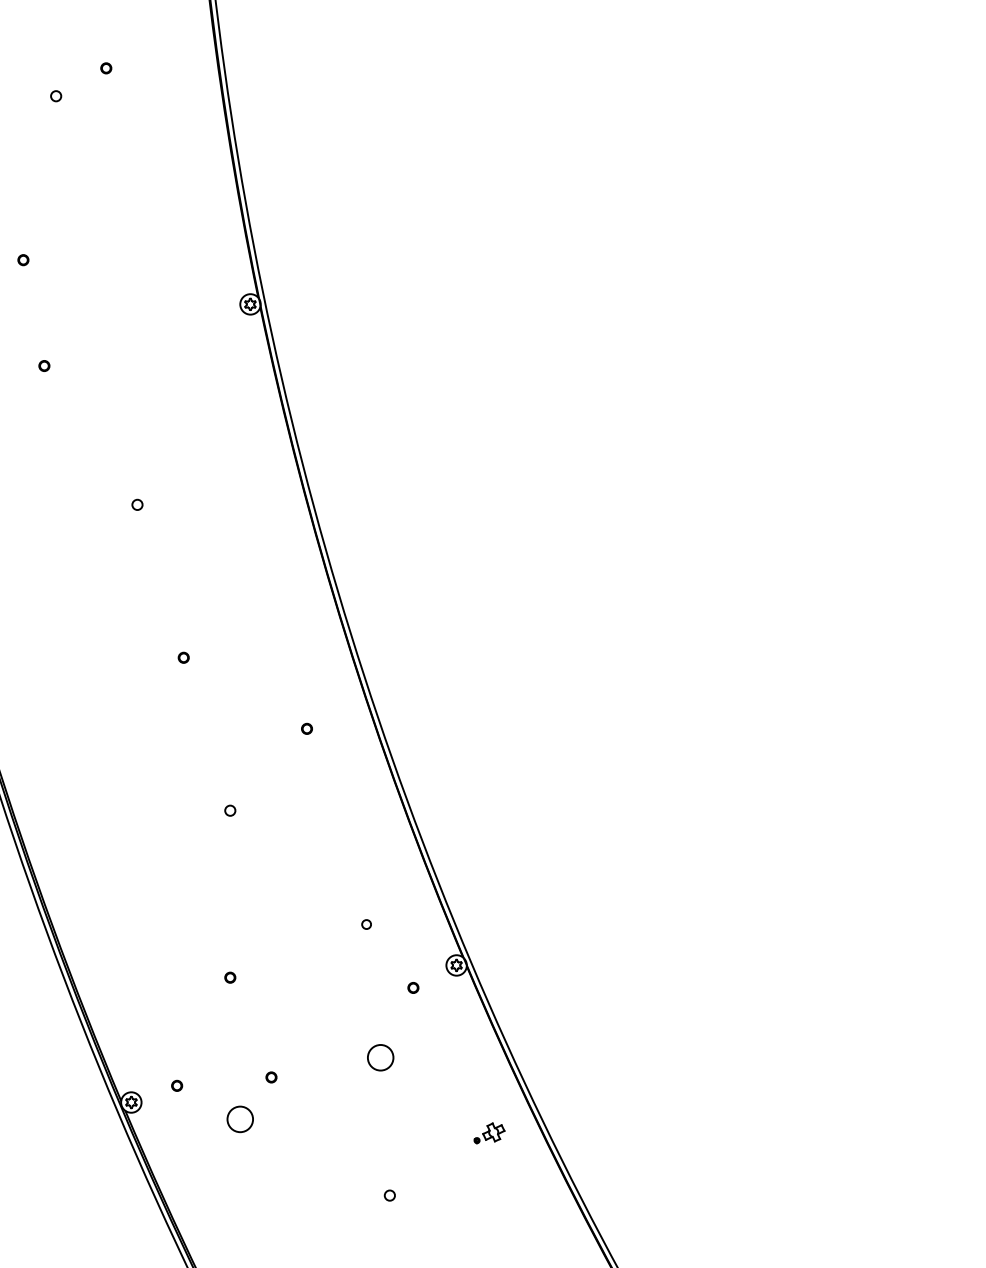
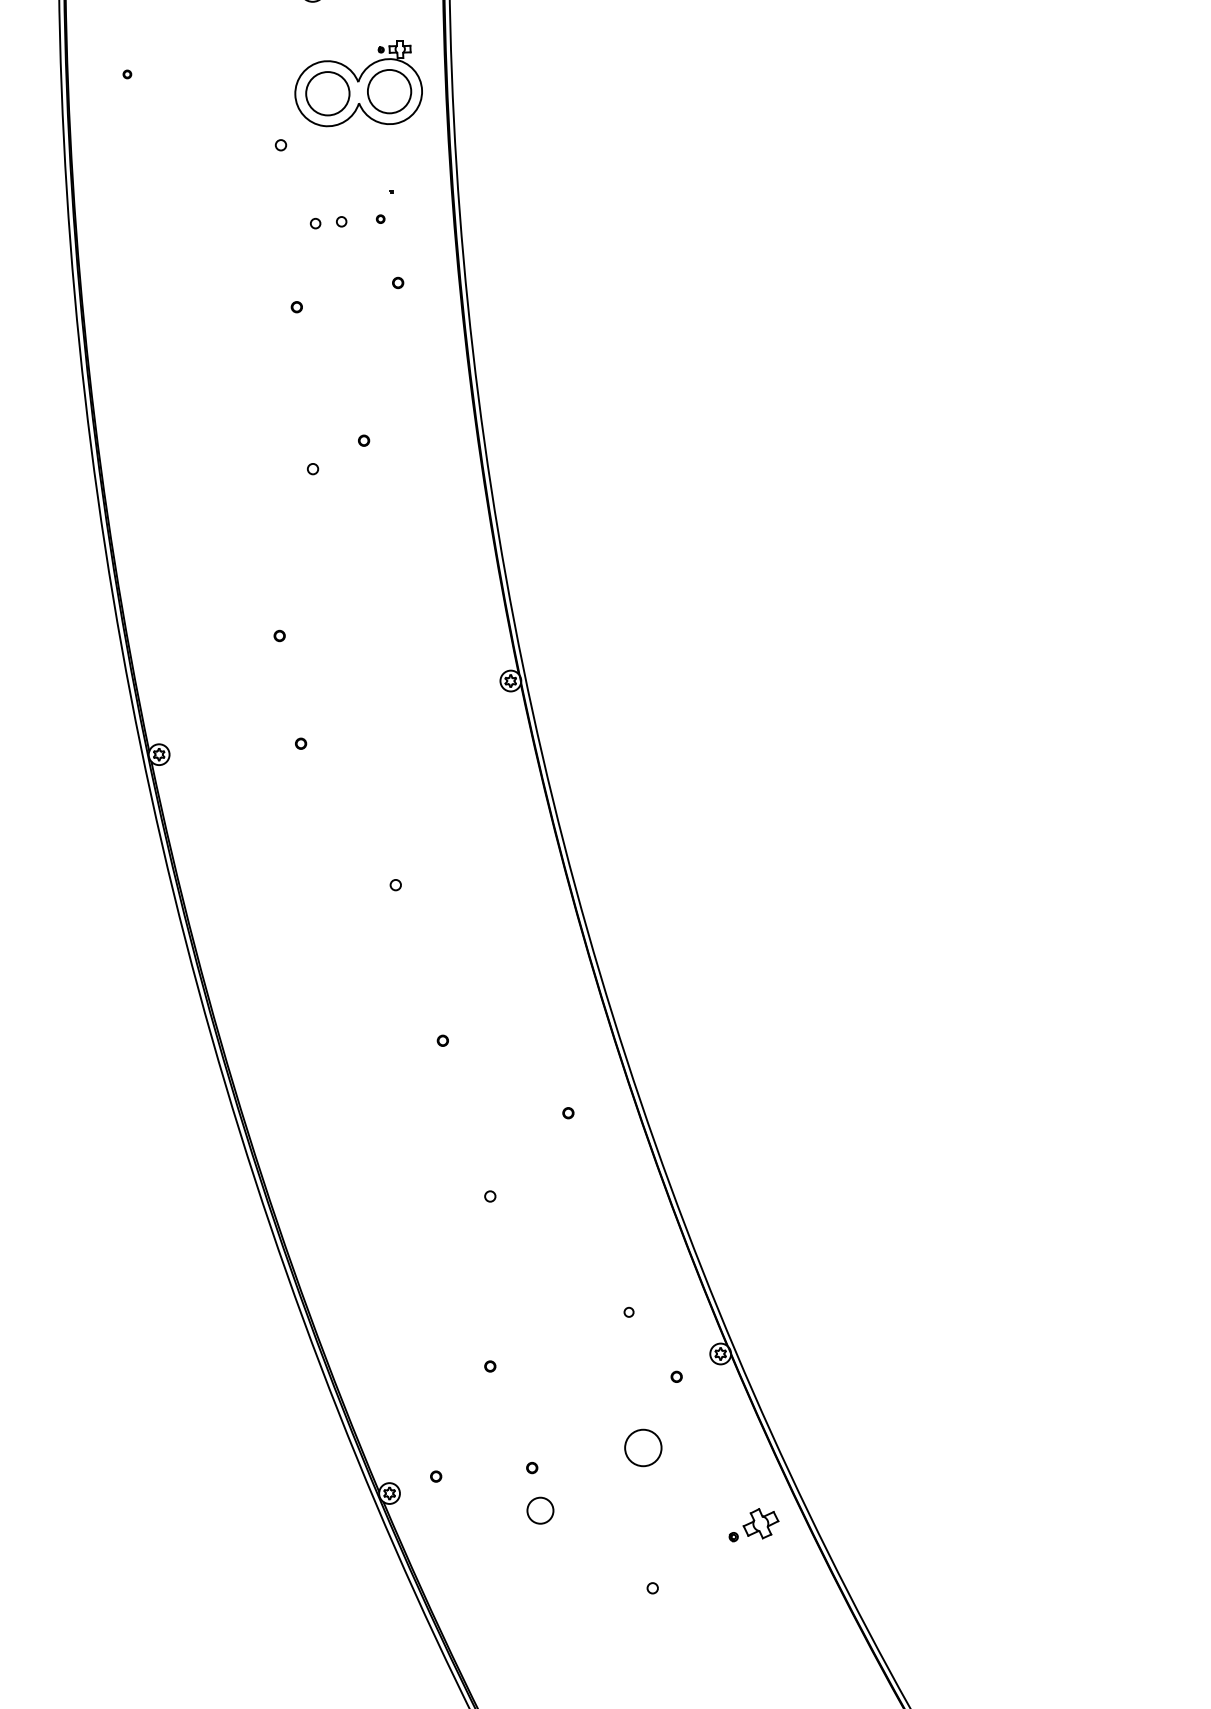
circle: (380, 1057) -> (643, 1447), size x1.4
circle: (240, 1119) -> (540, 1510), moved
part: (489, 1132) -> (754, 1524), size x1.6

